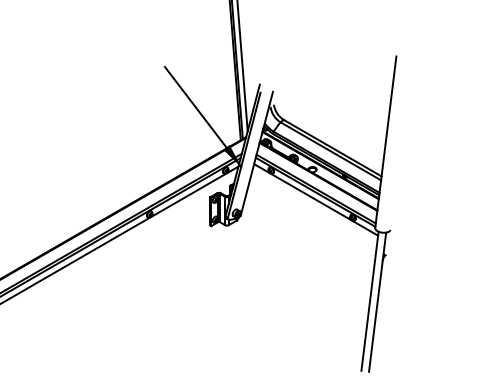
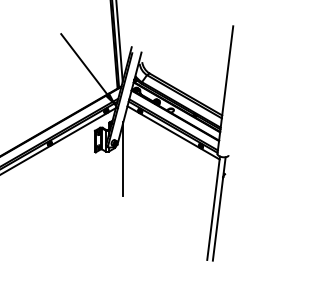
line: (248, 234) -> (123, 158), added

